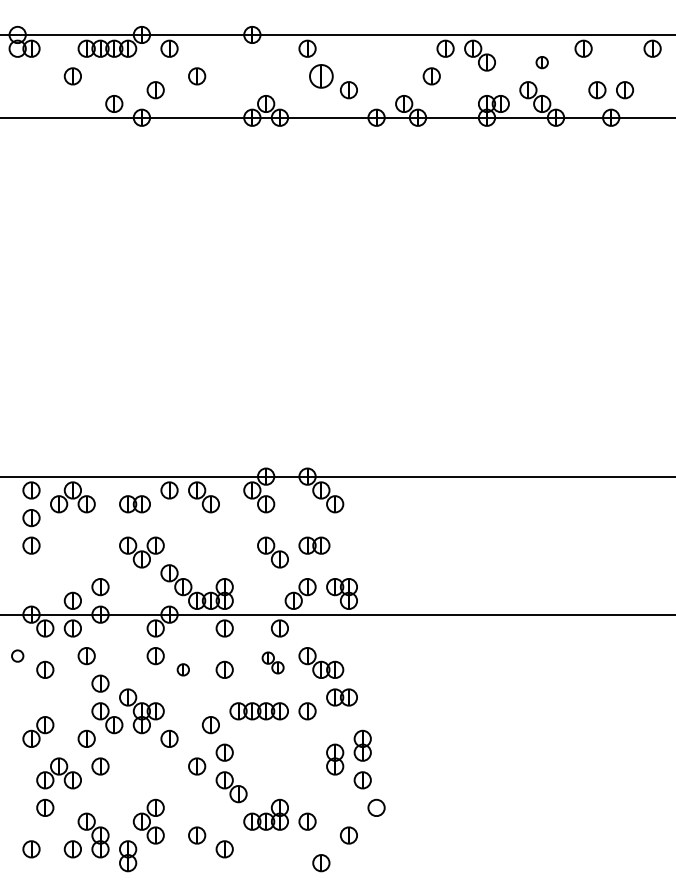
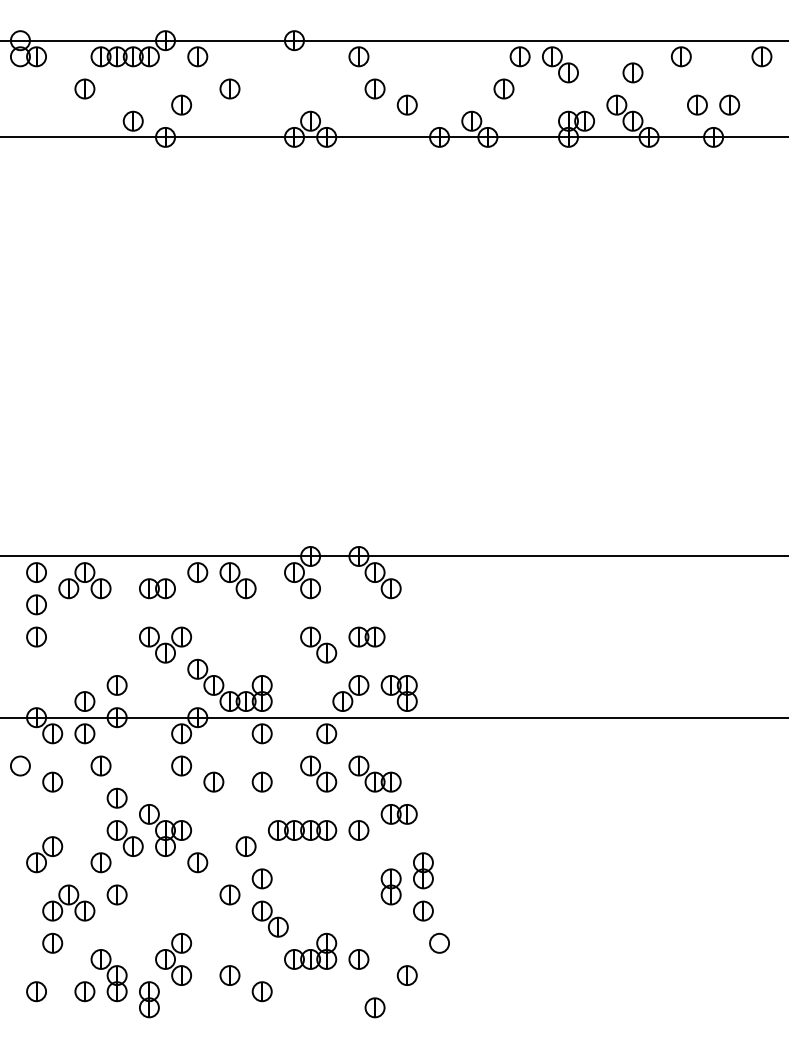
part: (541, 62) -> (632, 72), size x1.43
part: (320, 75) -> (374, 88), size x0.71
part: (17, 655) -> (20, 765), size x1.43
part: (272, 662) -> (318, 773), size x1.43
part: (183, 669) -> (213, 781), size x1.43

